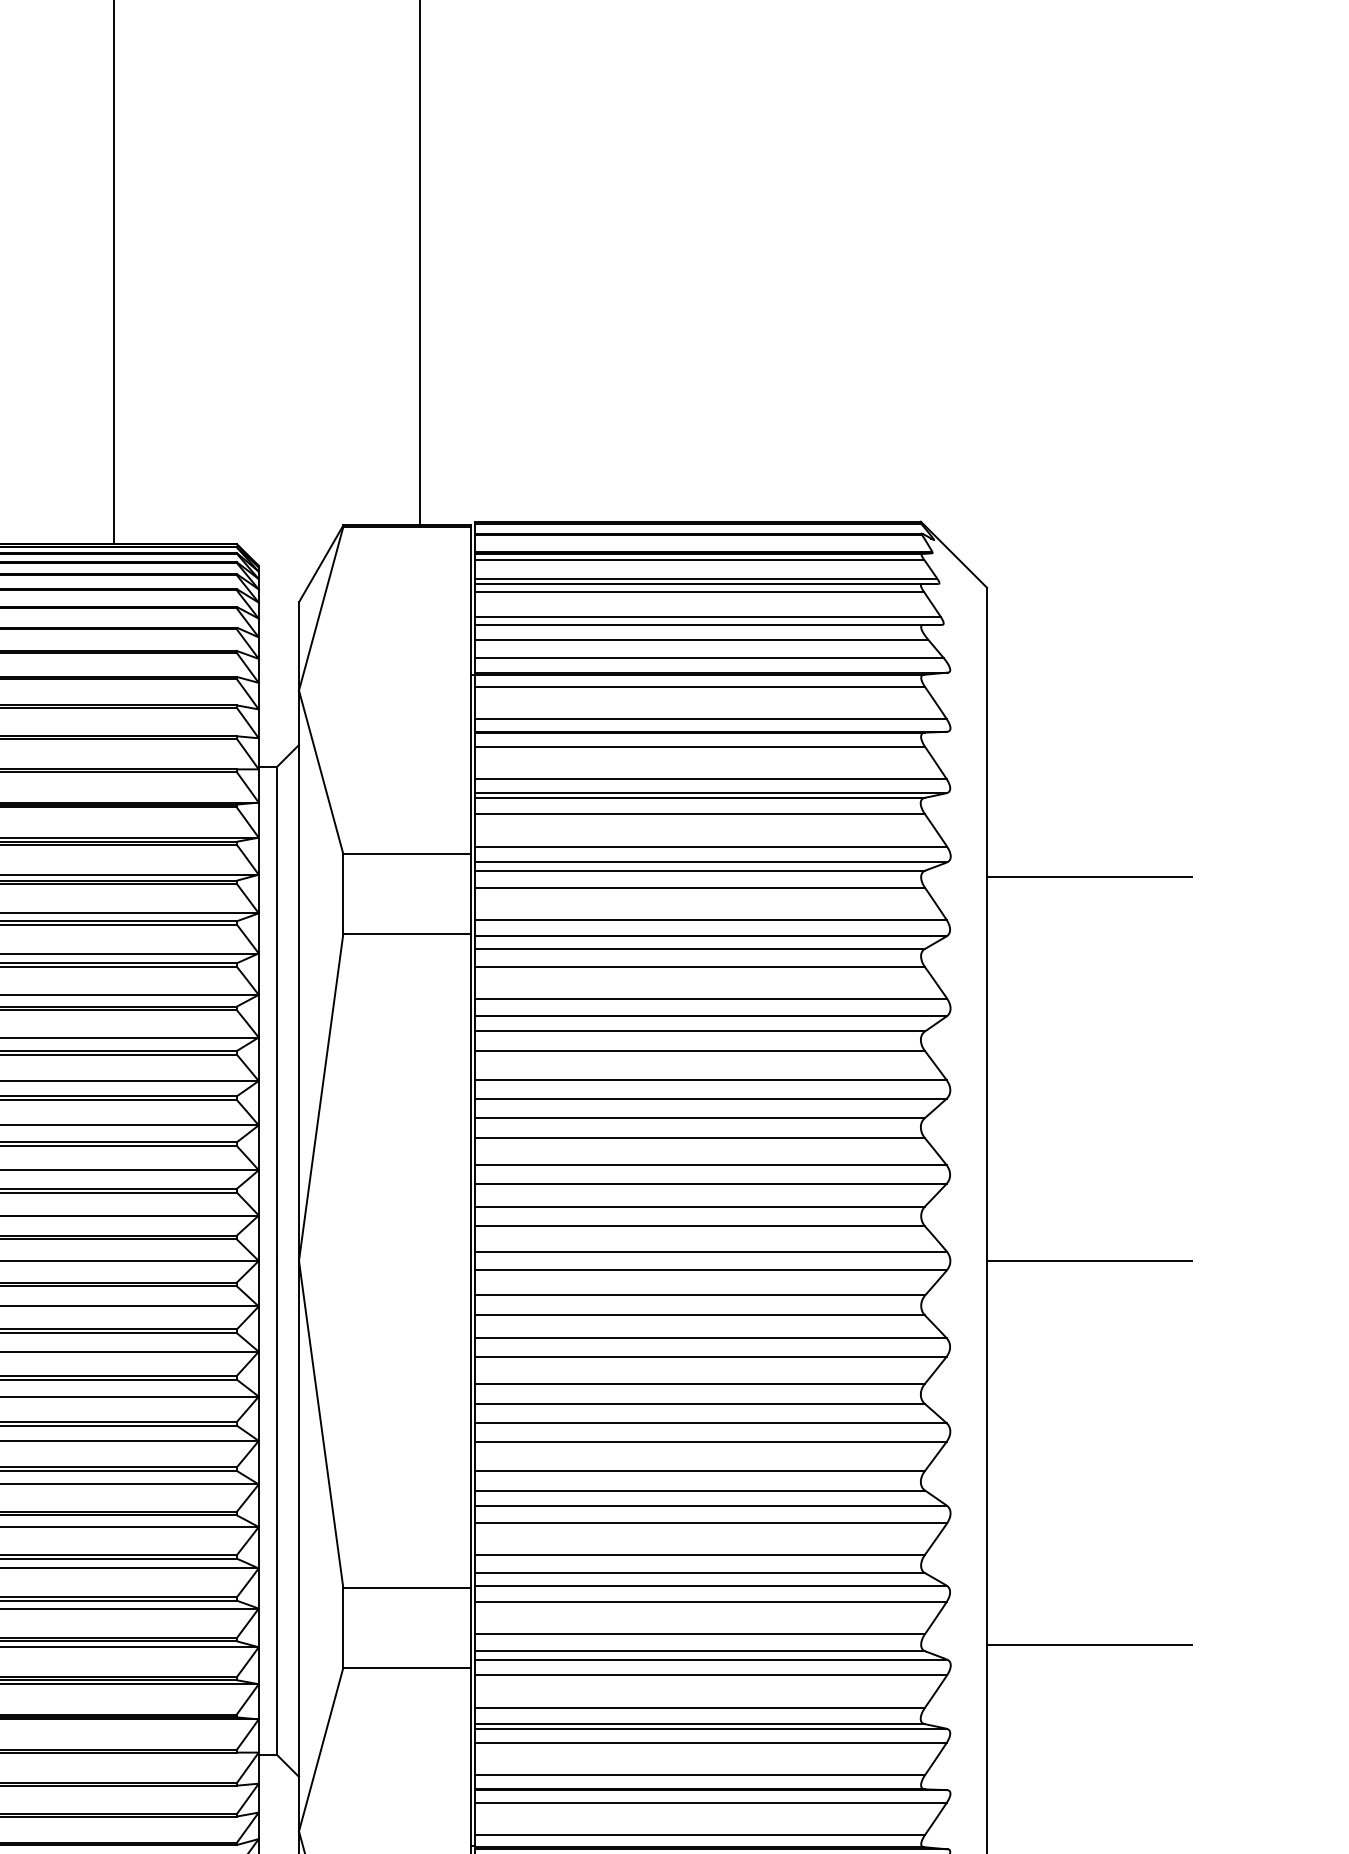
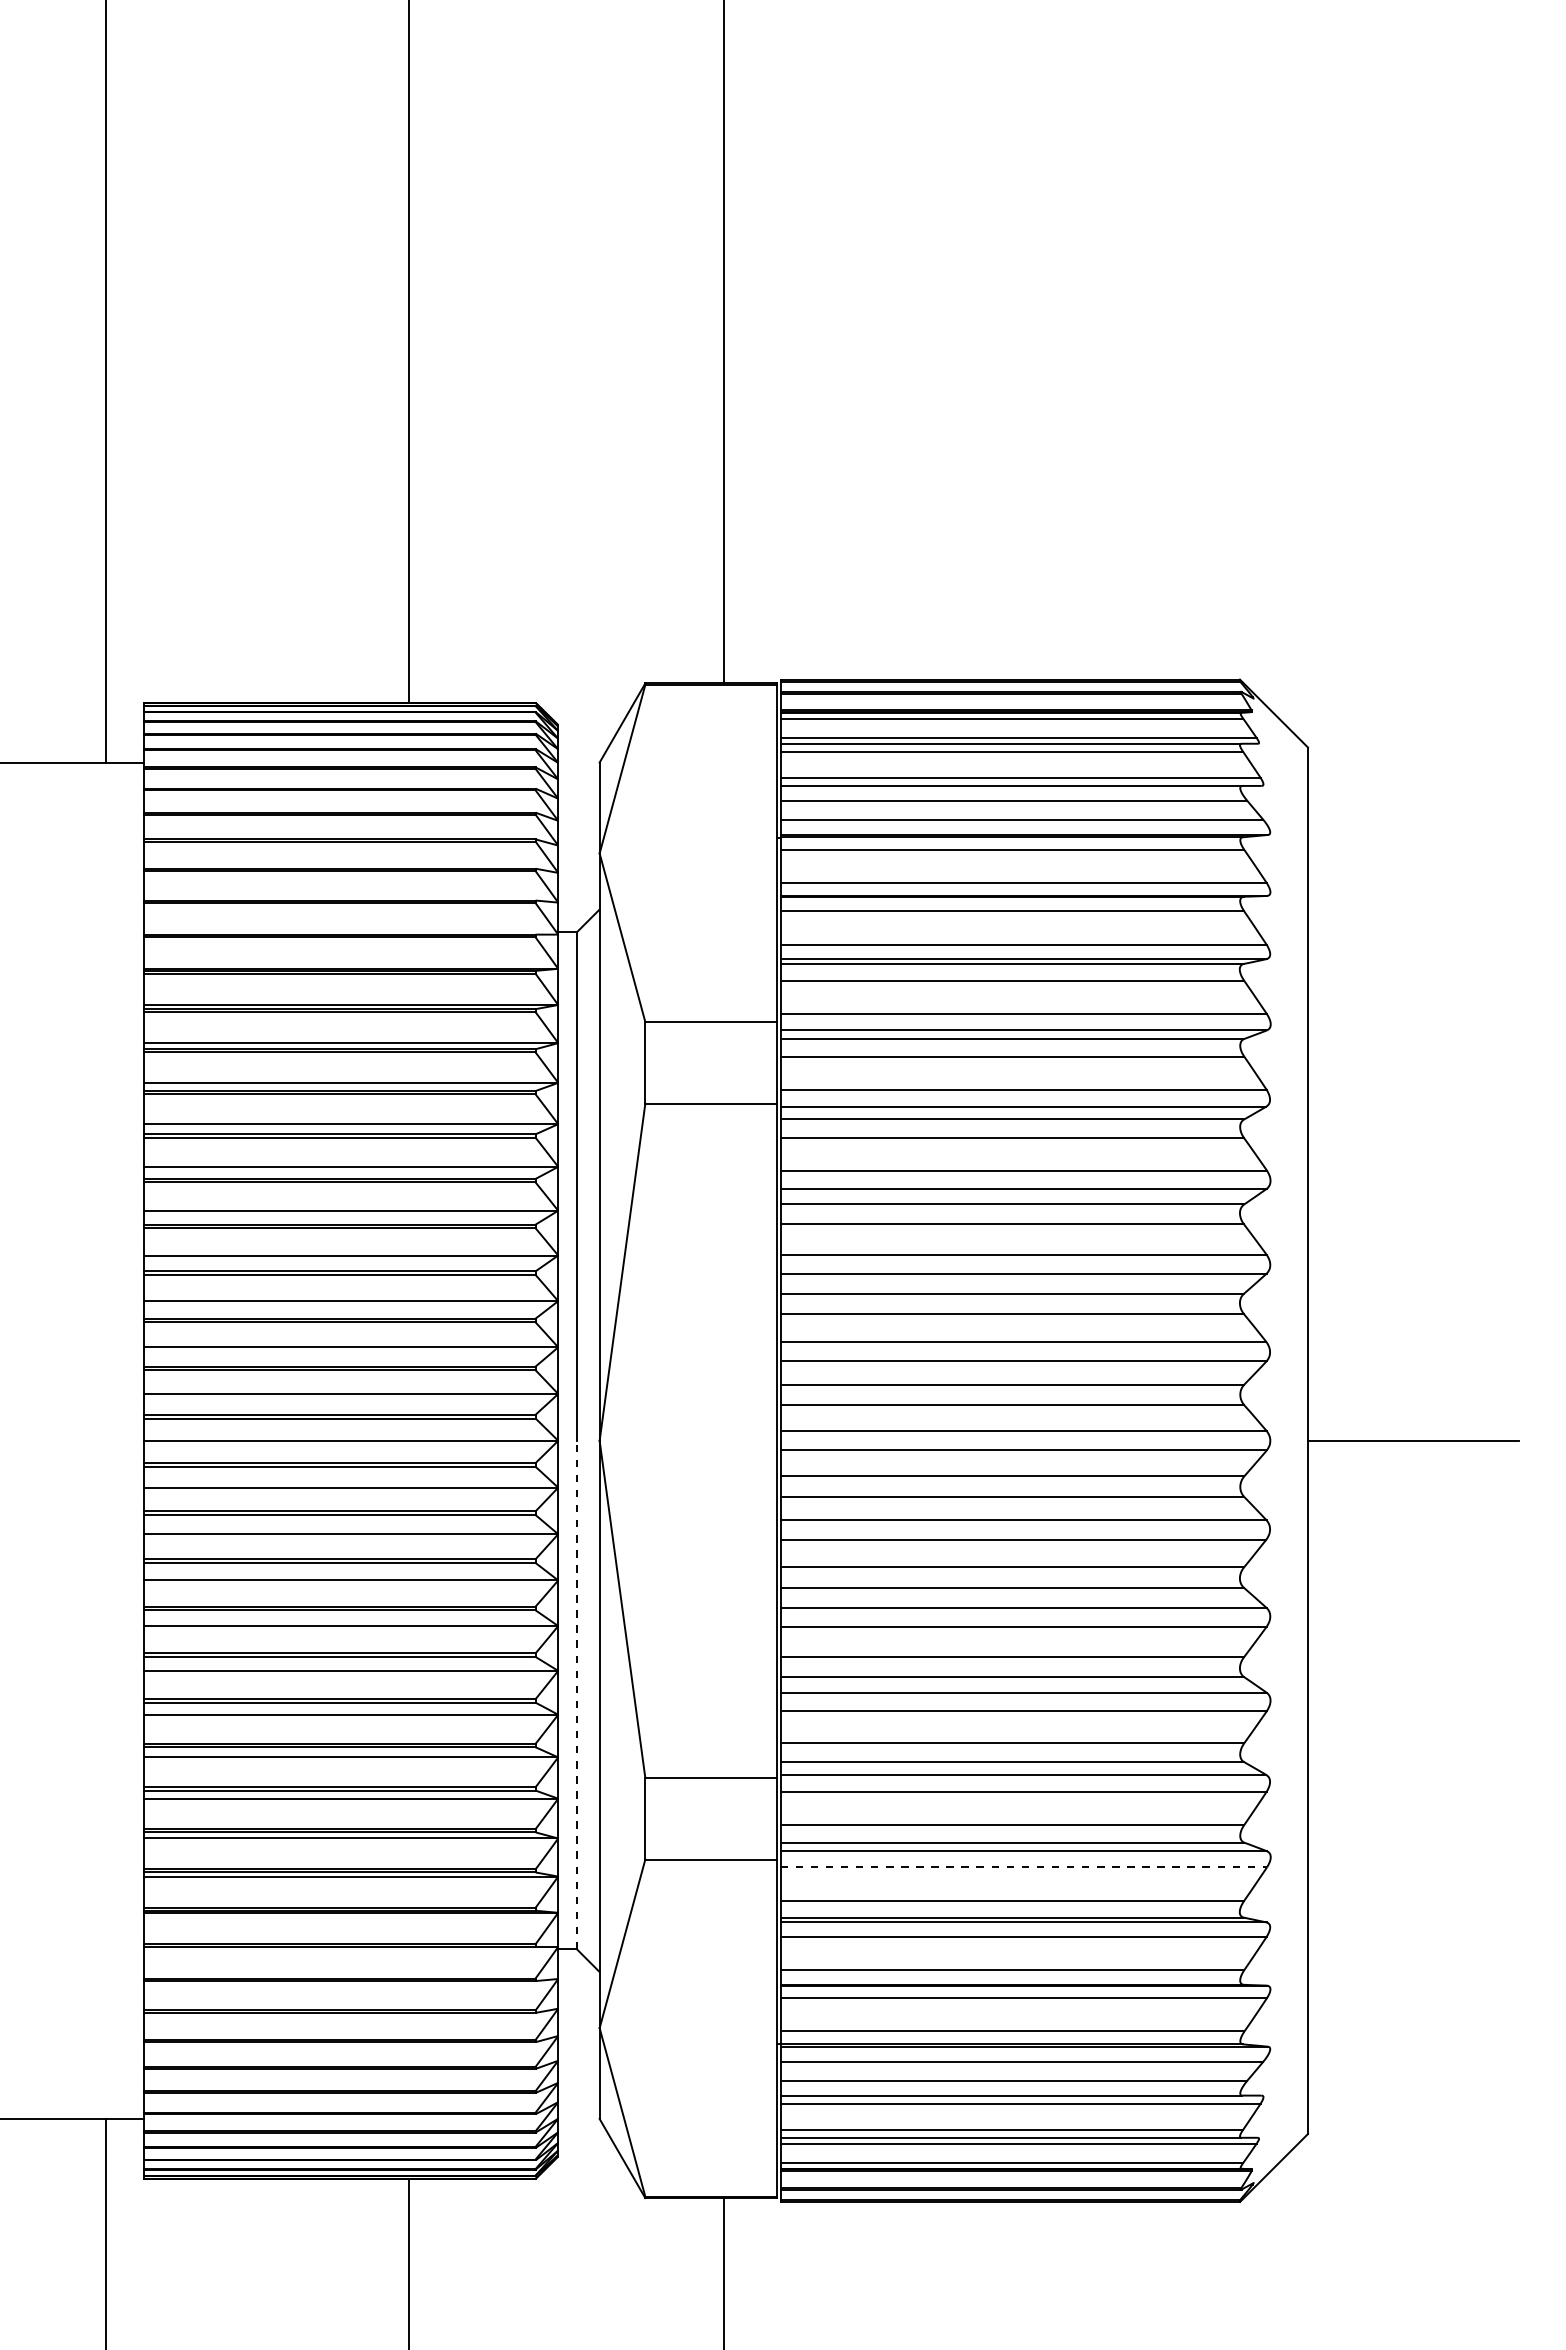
line: (1088, 877) -> (1412, 1045), removed
line: (277, 1507) -> (577, 1694), solid -> dashed
line: (1088, 1645) -> (1412, 1836), removed
line: (711, 1675) -> (1024, 1867), solid -> dashed

